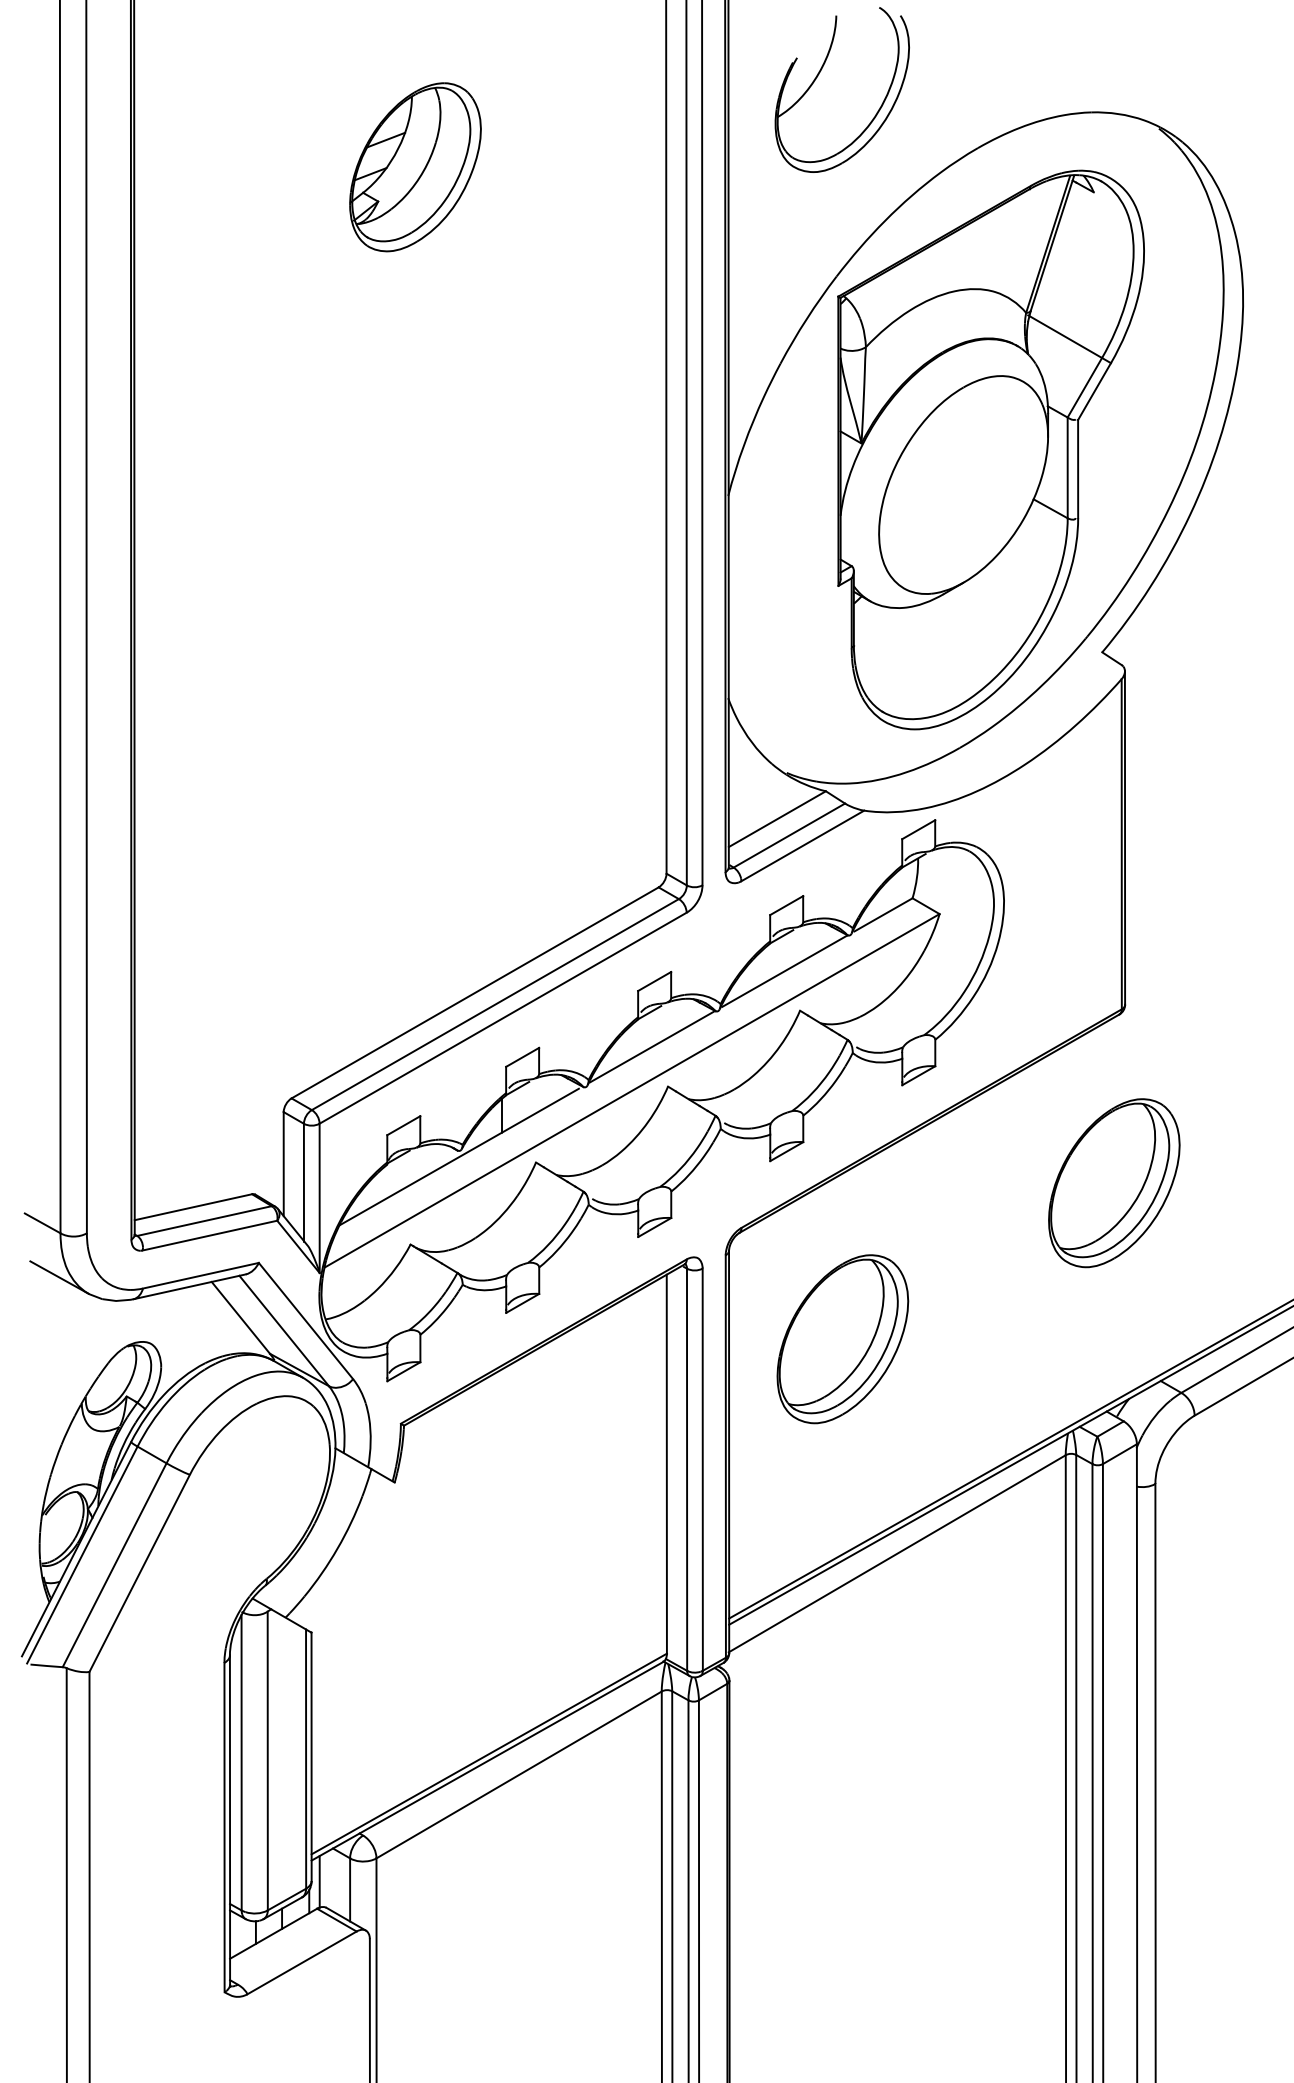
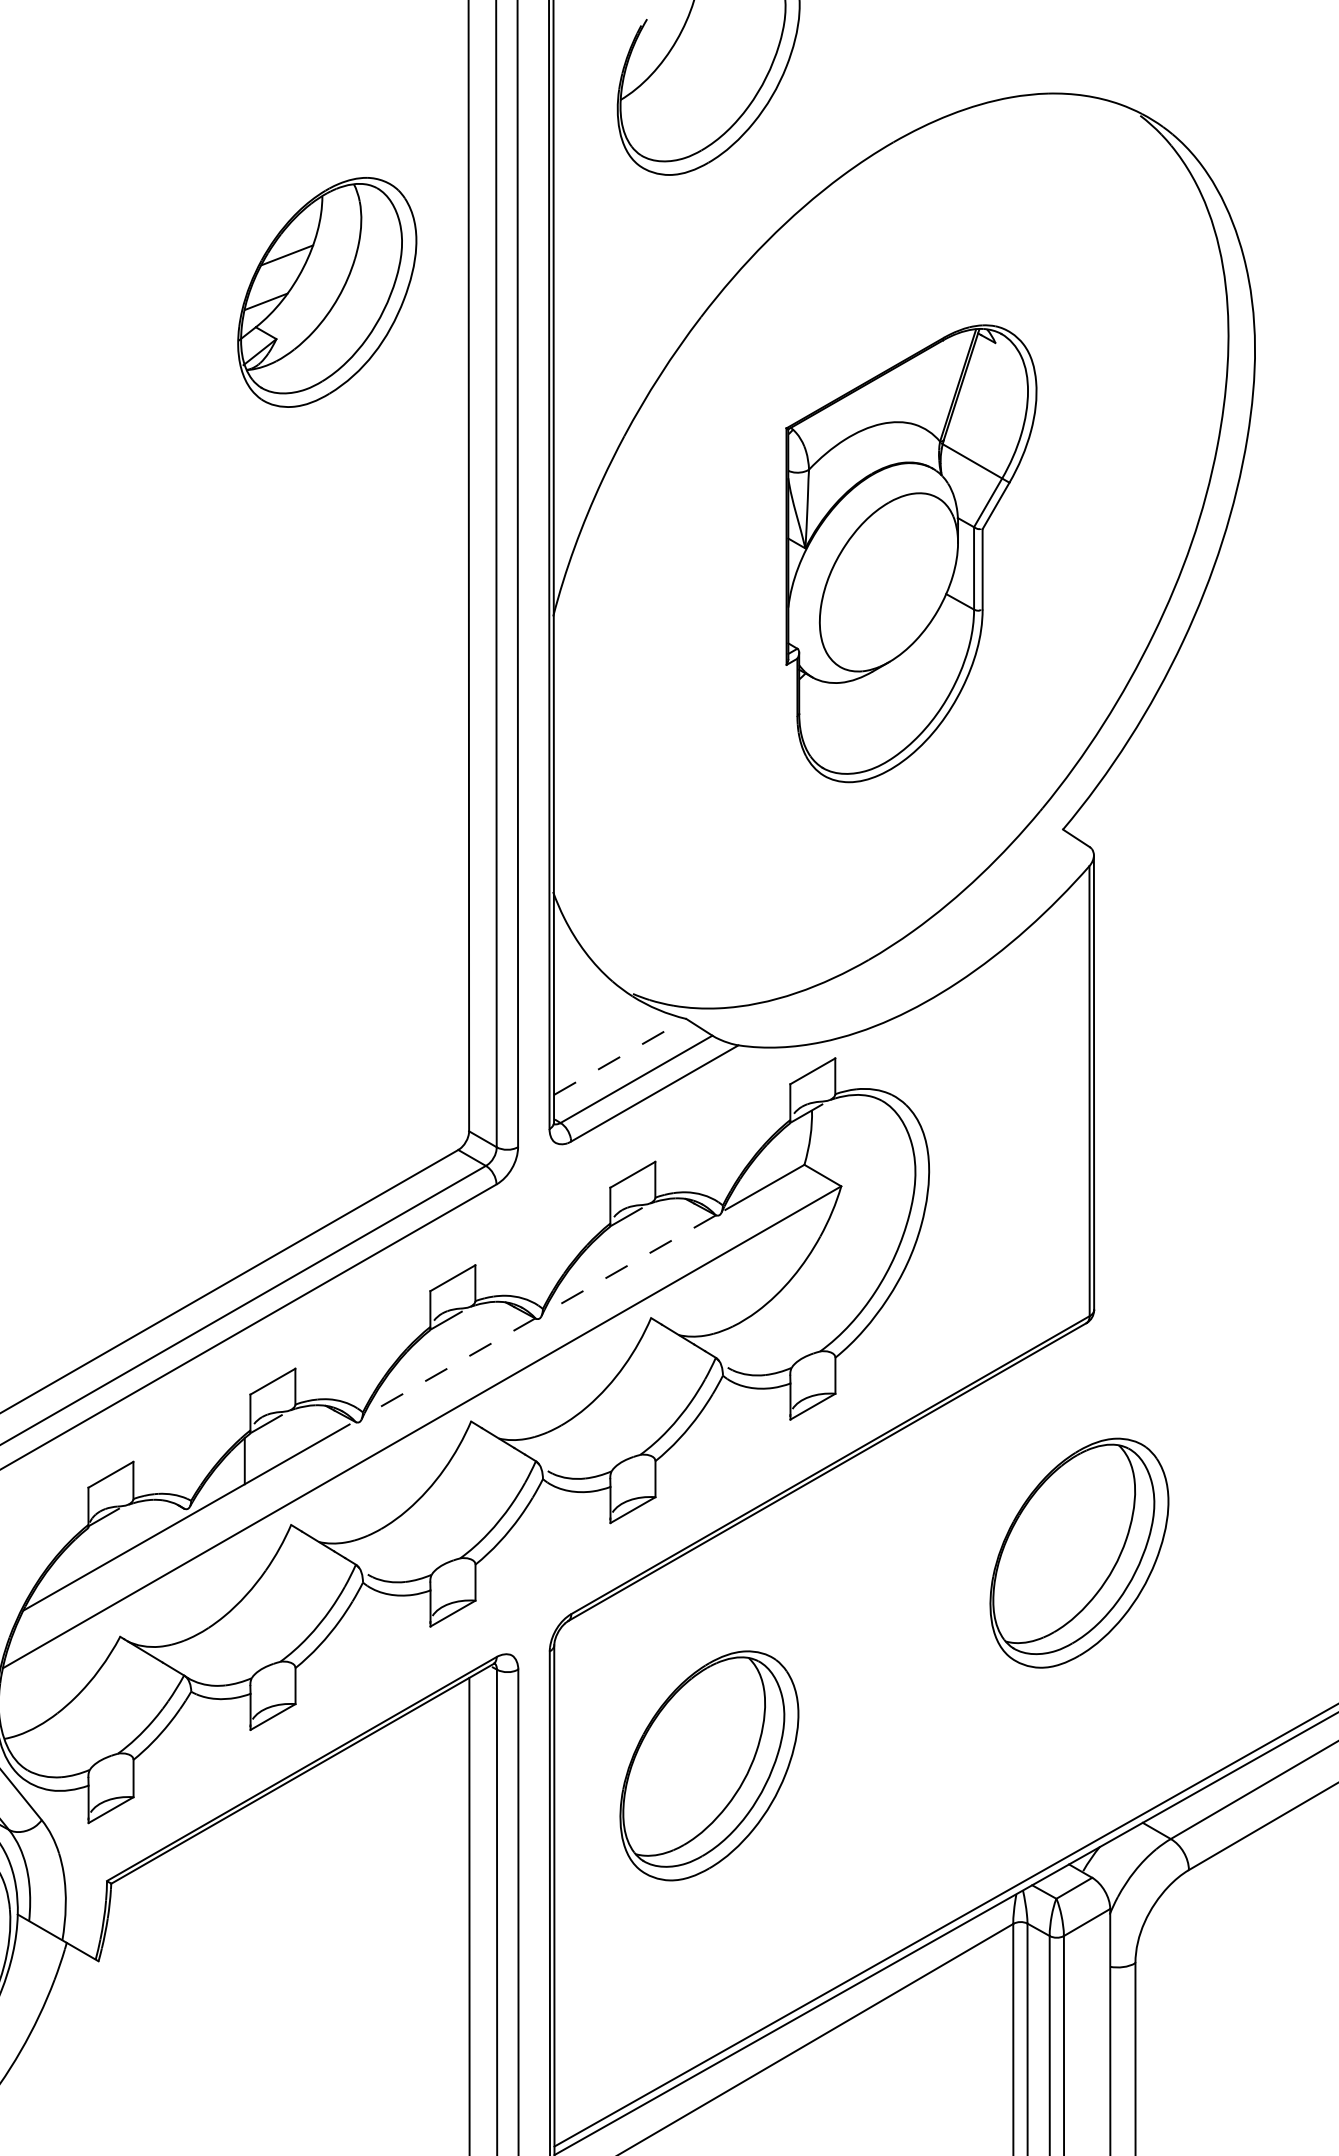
part: (415, 167) -> (327, 292), moved
part: (990, 449) -> (910, 553), size x0.6
line: (777, 819) -> (620, 1057), solid -> dashed
line: (784, 971) -> (629, 1264), solid -> dashed
line: (652, 1046) -> (449, 1366), solid -> dashed

